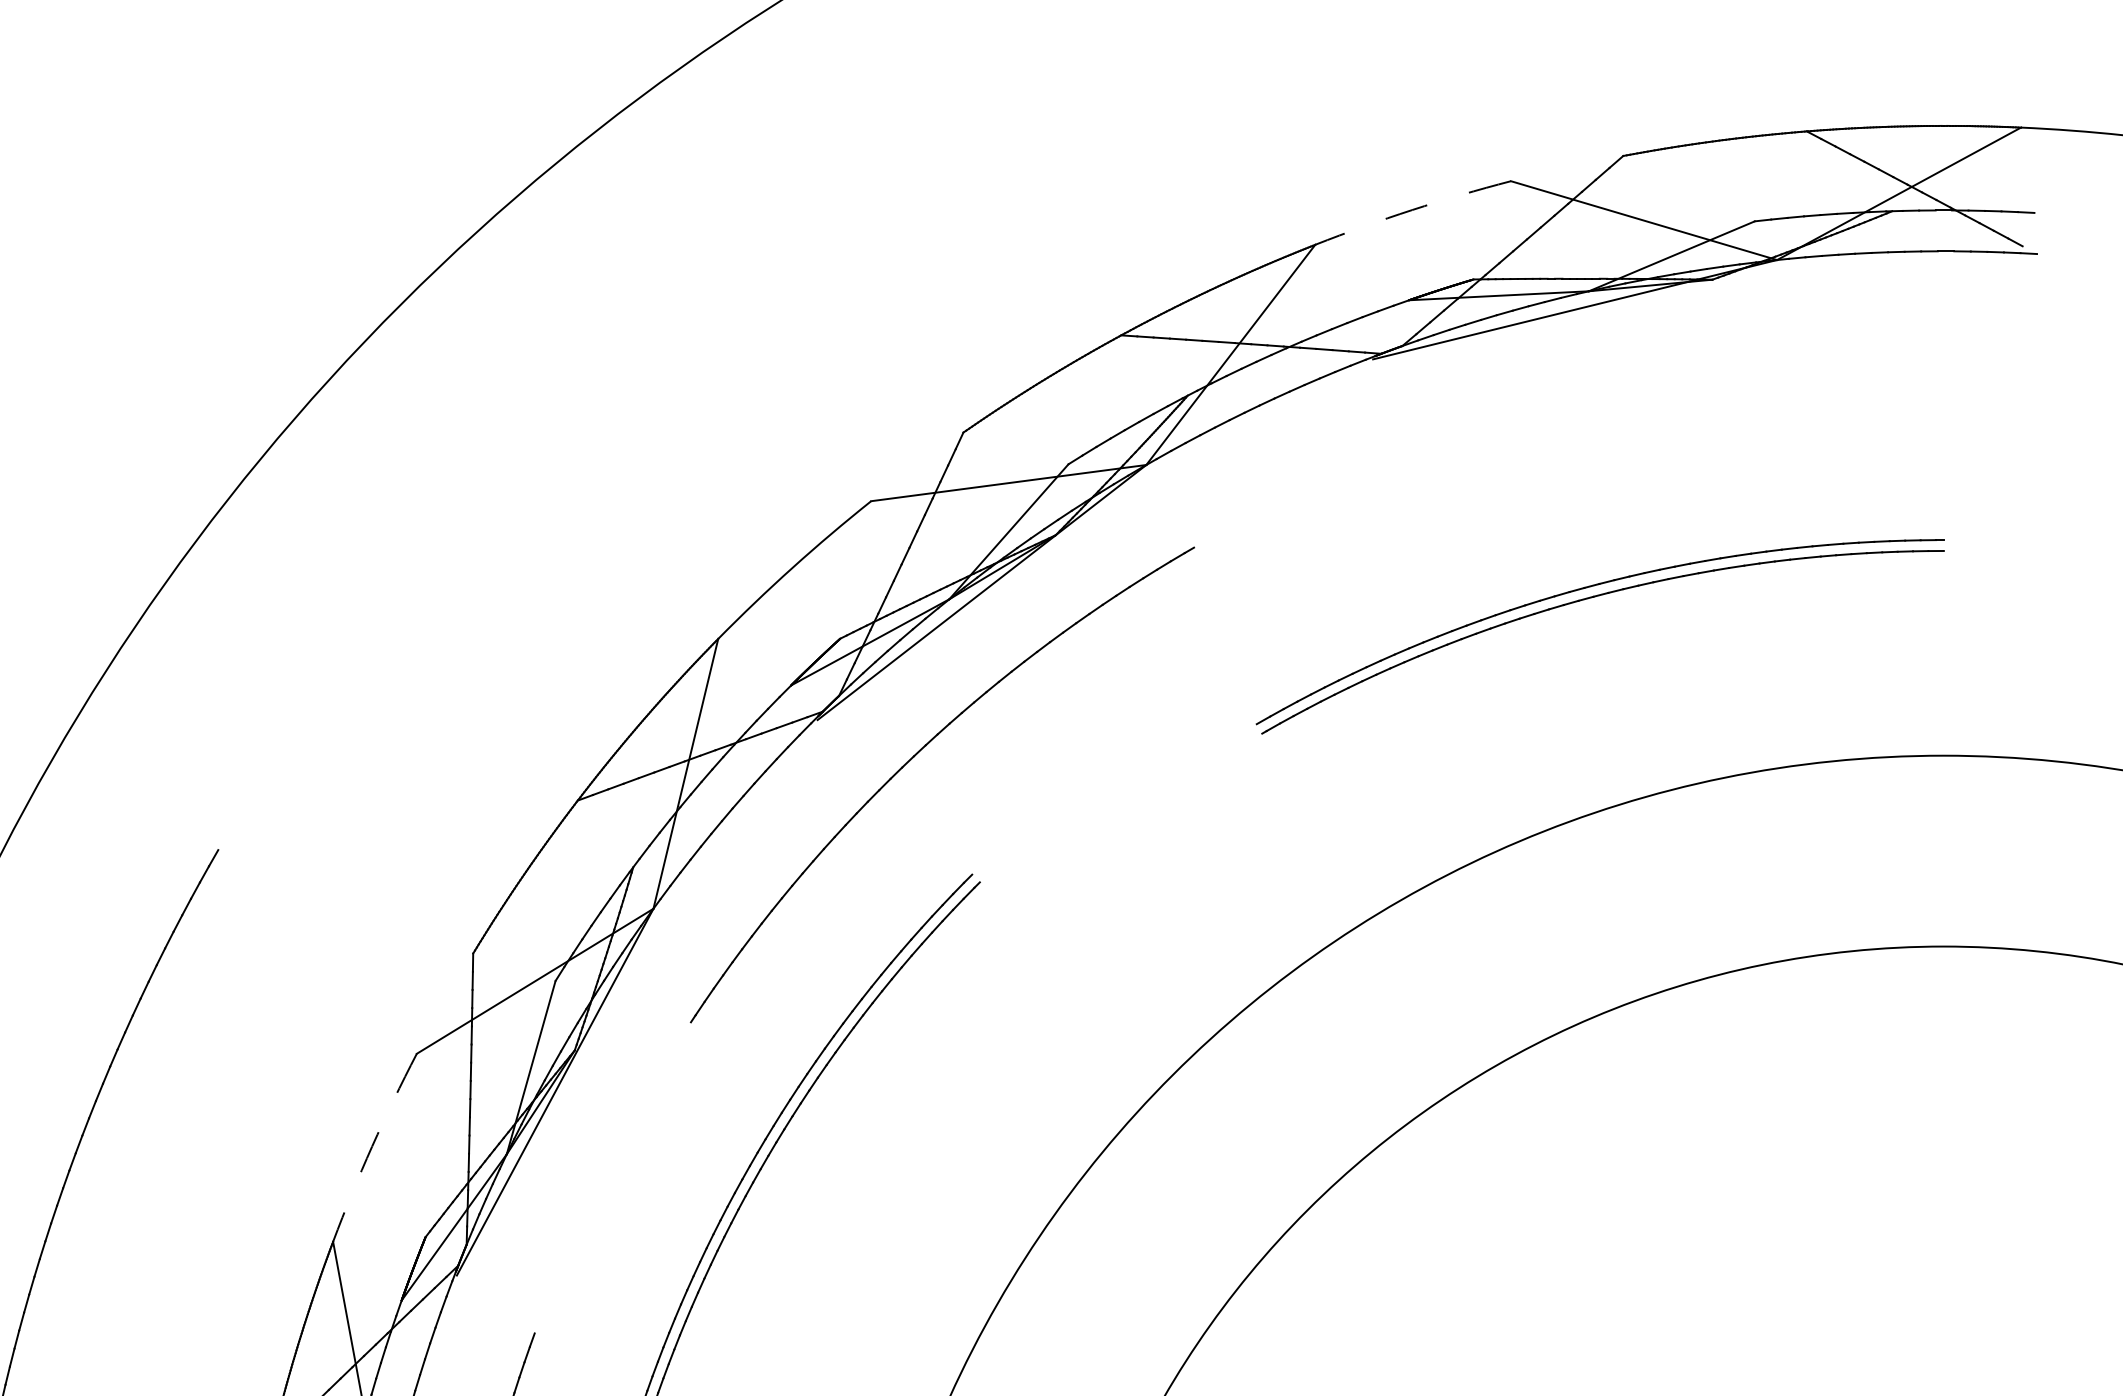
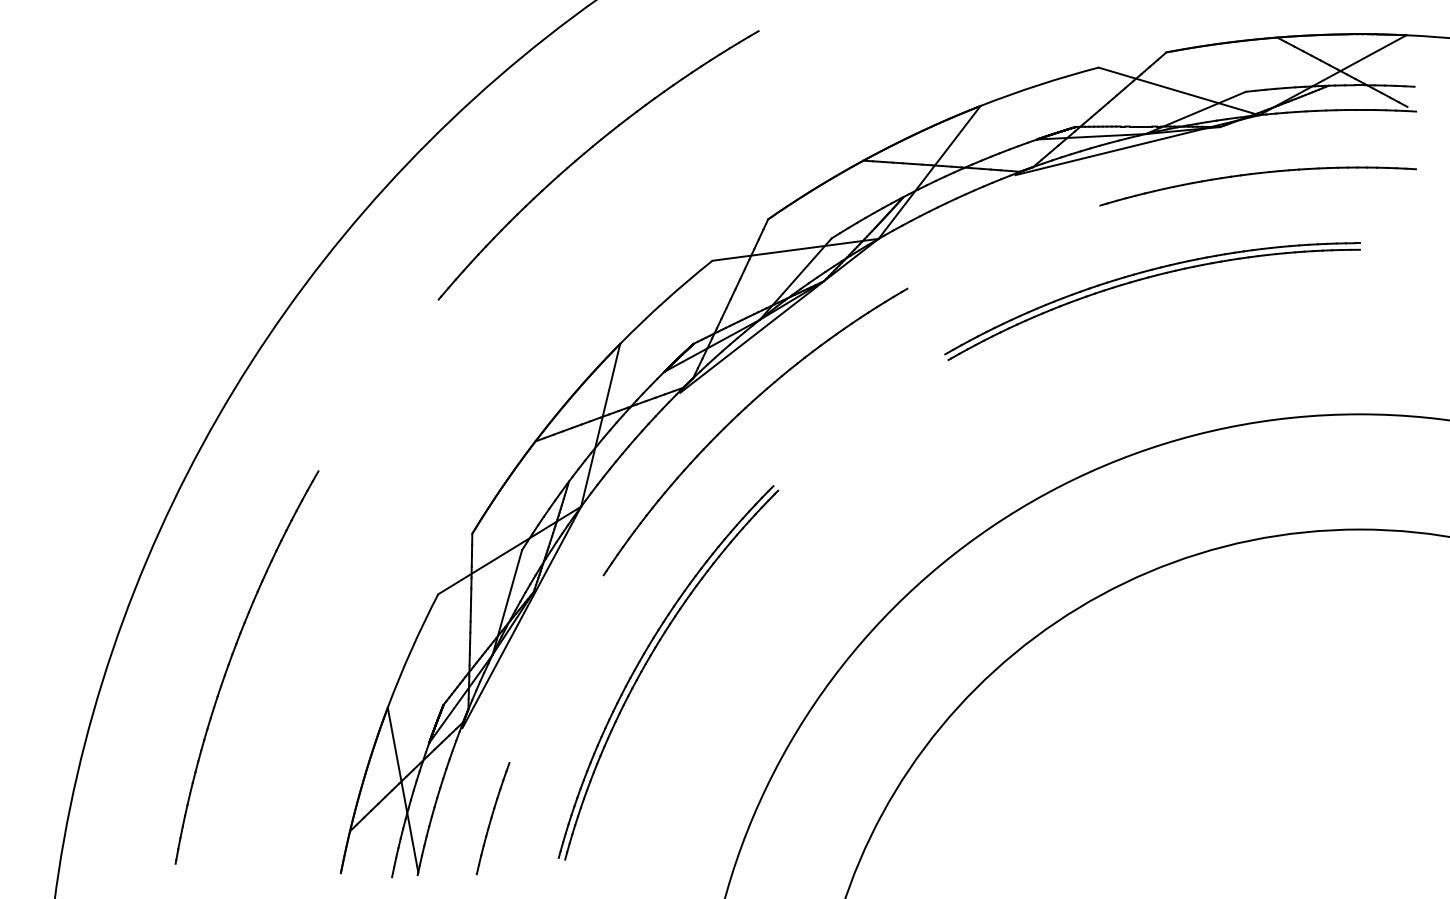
arc: (1412, 210) -> (1039, 85), dashed -> solid
part: (664, 321) -> (587, 152), added
part: (1774, 358) -> (1257, 174), added
part: (1588, 600) -> (1145, 279), moved
arc: (372, 1146) -> (411, 650), dashed -> solid

